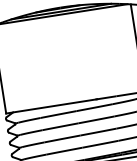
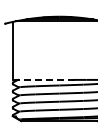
line: (51, 105) -> (43, 79), solid -> dashed

